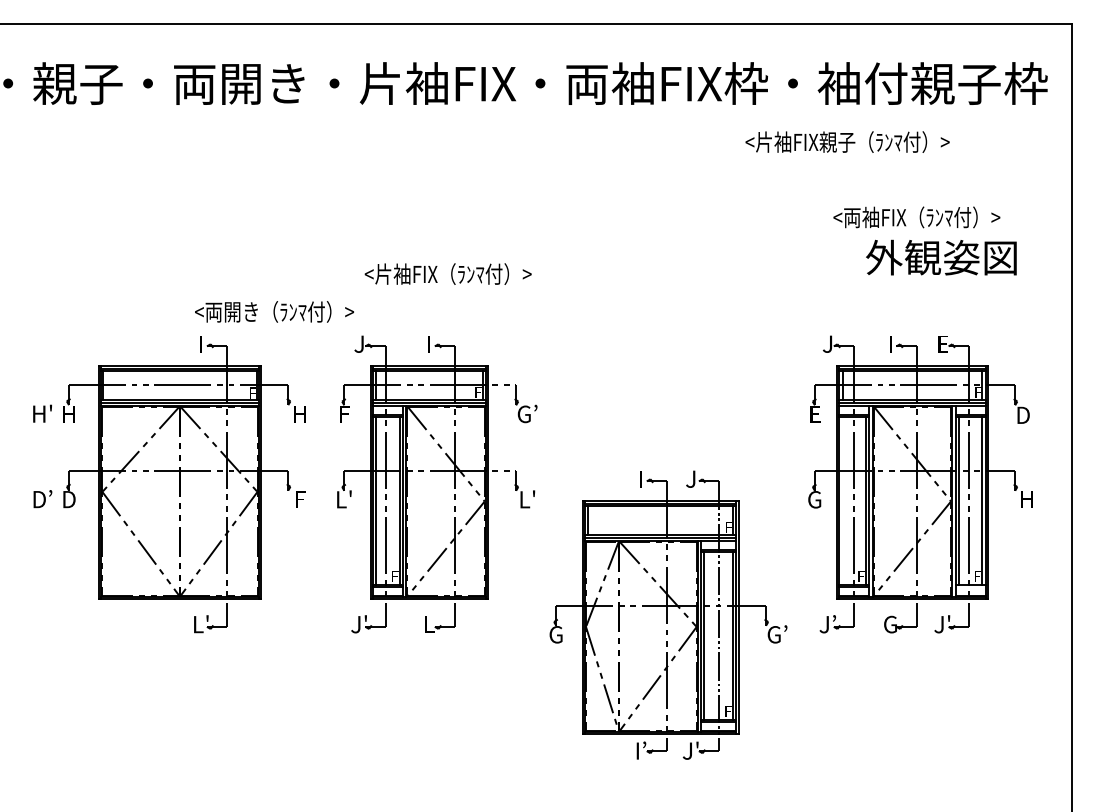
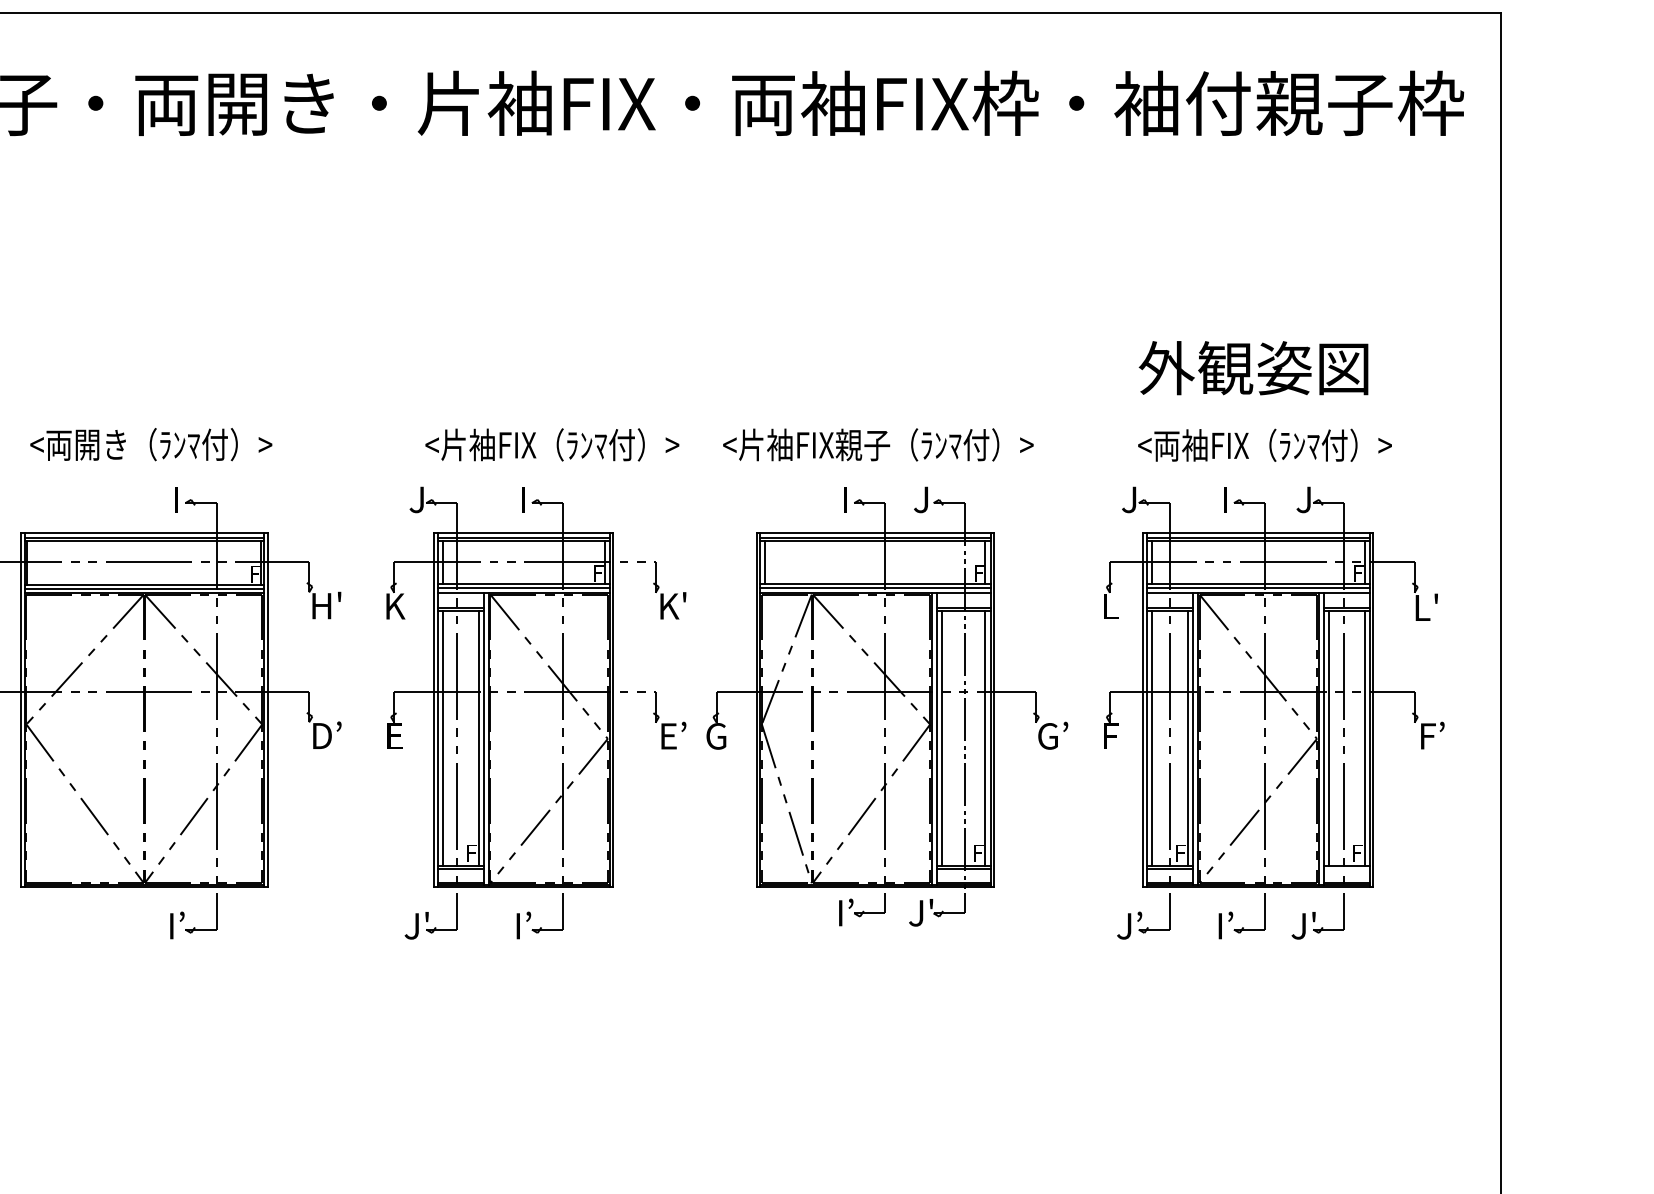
text: (847, 141) -> (878, 443), moved
text: (916, 217) -> (1264, 445), moved
text: (941, 257) -> (1253, 367), moved
text: (447, 273) -> (551, 443), moved
text: (274, 311) -> (151, 443), moved
text: (942, 343) -> (1304, 498), E -> J
text: (299, 413) -> (326, 605), H -> H'
text: (345, 413) -> (396, 605), F -> K
text: (527, 413) -> (672, 605), G’ -> K'
text: (814, 414) -> (1109, 606), E -> L
text: (1023, 414) -> (1427, 606), D -> L'
text: (300, 499) -> (327, 735), F -> D’
text: (344, 499) -> (394, 735), L' -> E
text: (528, 499) -> (674, 735), L' -> E’
text: (814, 499) -> (1109, 735), G -> F
text: (1026, 499) -> (1431, 735), H -> F’
line: (842, 500) -> (1151, 737), added
part: (668, 614) -> (887, 705), moved
text: (201, 624) -> (177, 926), L' -> I’
text: (429, 624) -> (523, 926), L -> I’
text: (890, 624) -> (1224, 926), G -> I’

